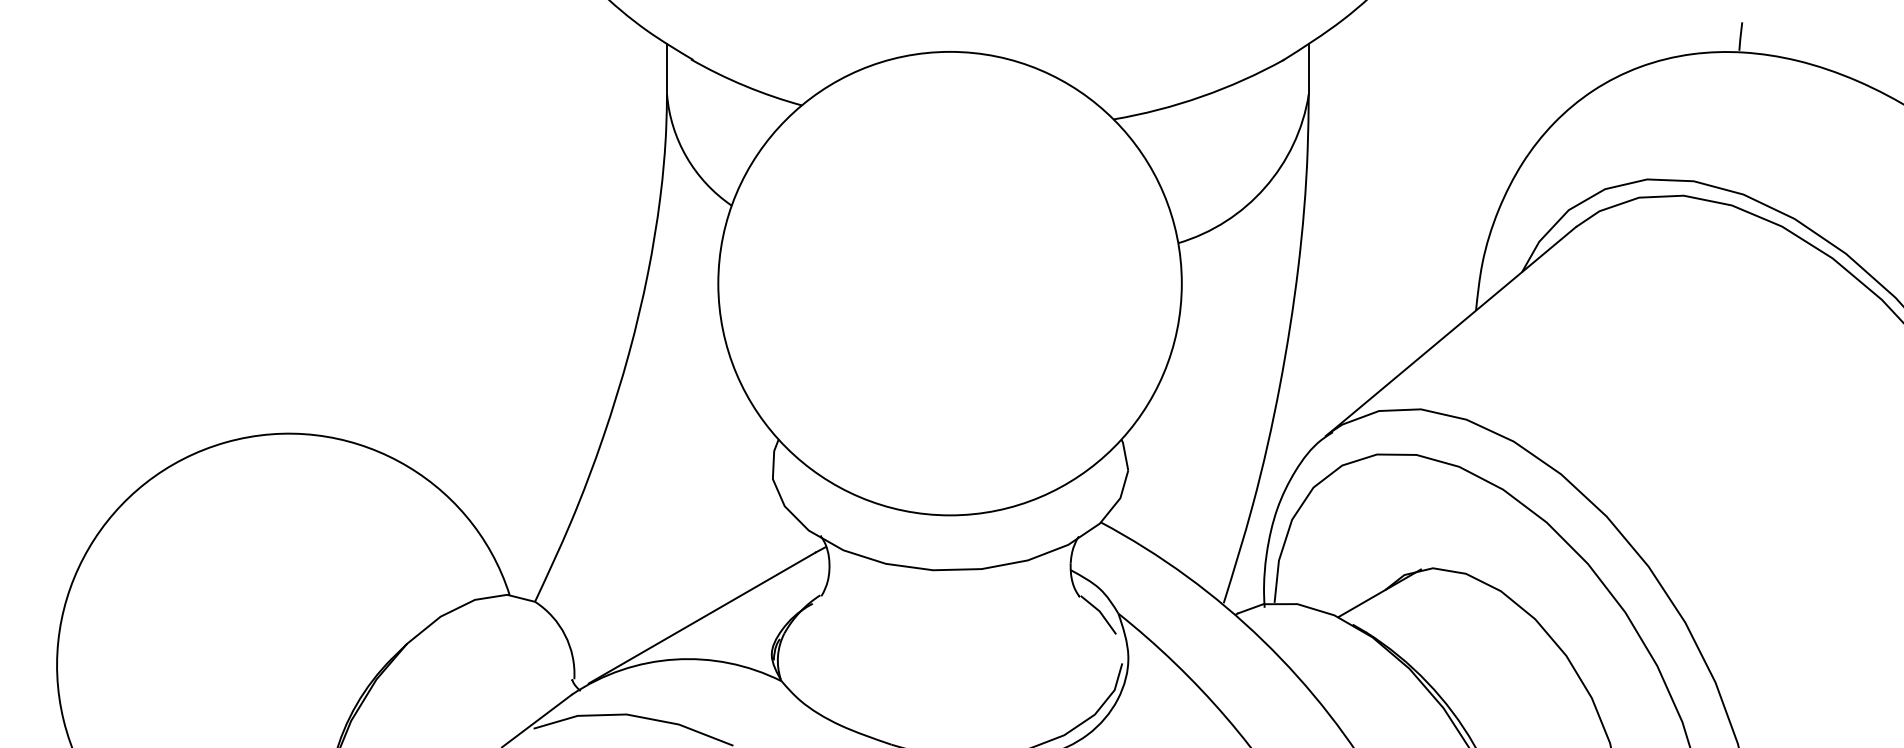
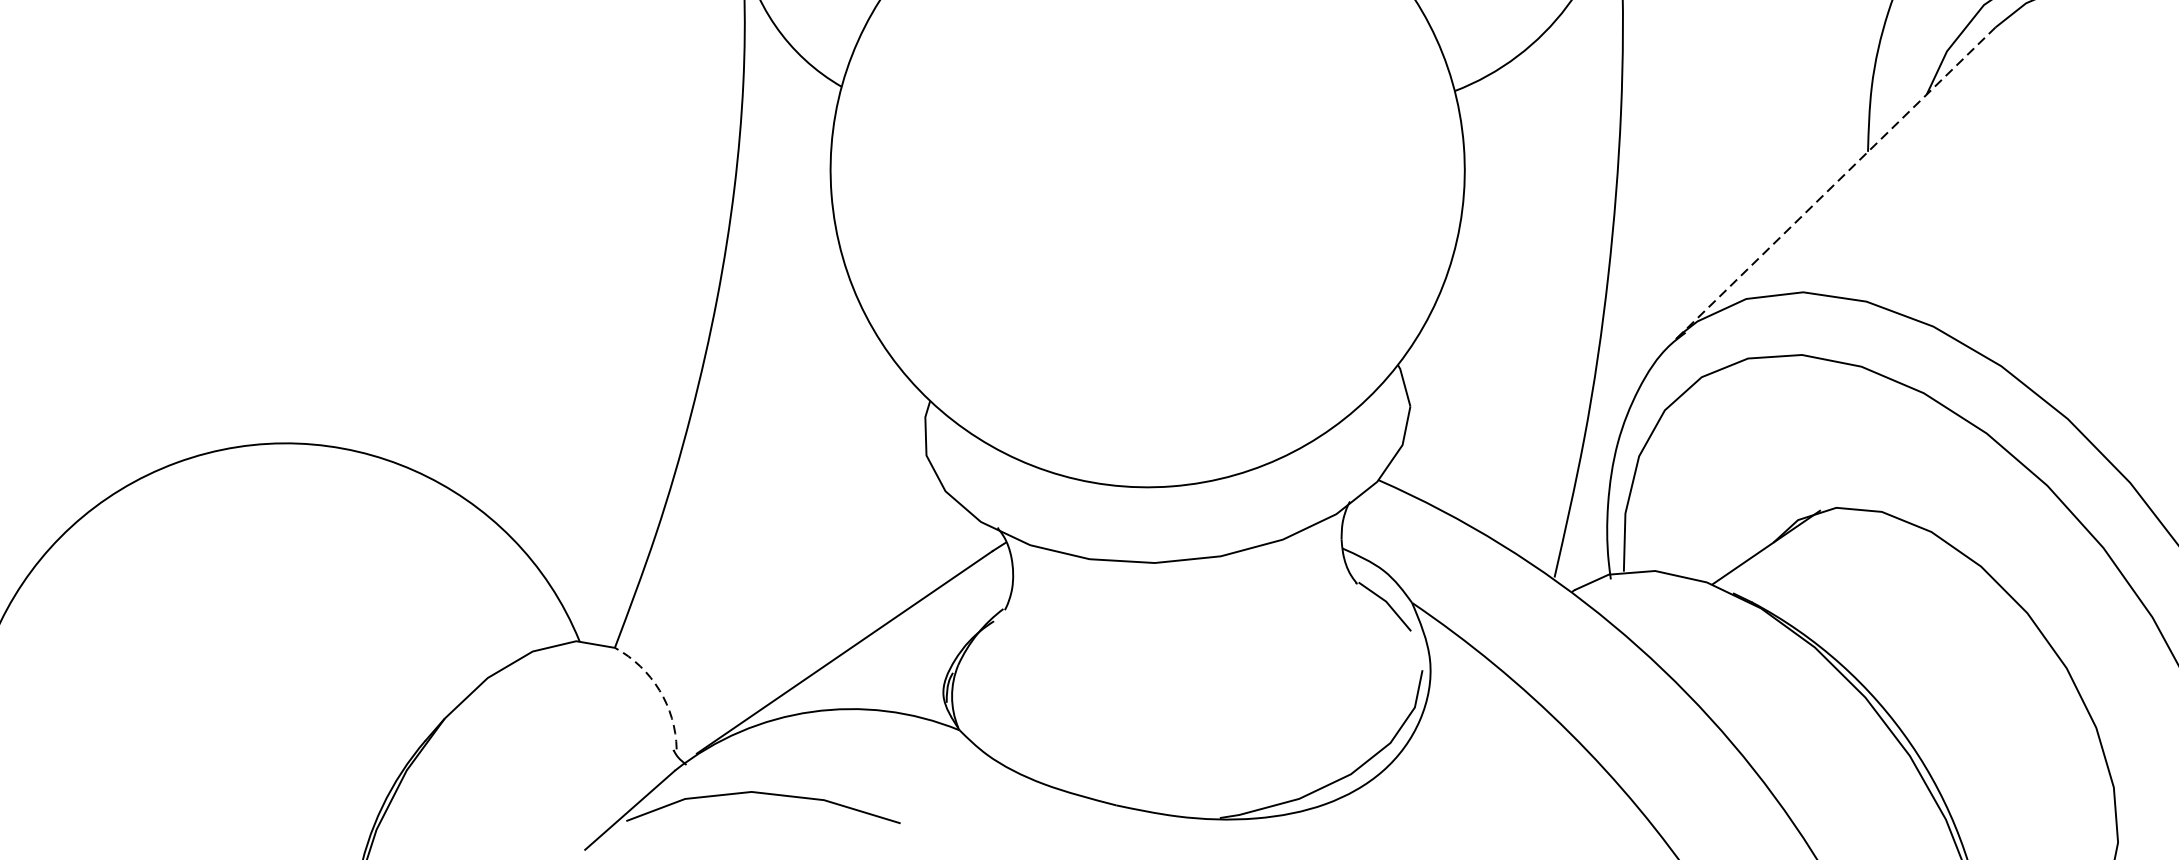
line: (1451, 331) -> (1836, 182), solid -> dashed
arc: (565, 635) -> (660, 690), solid -> dashed

